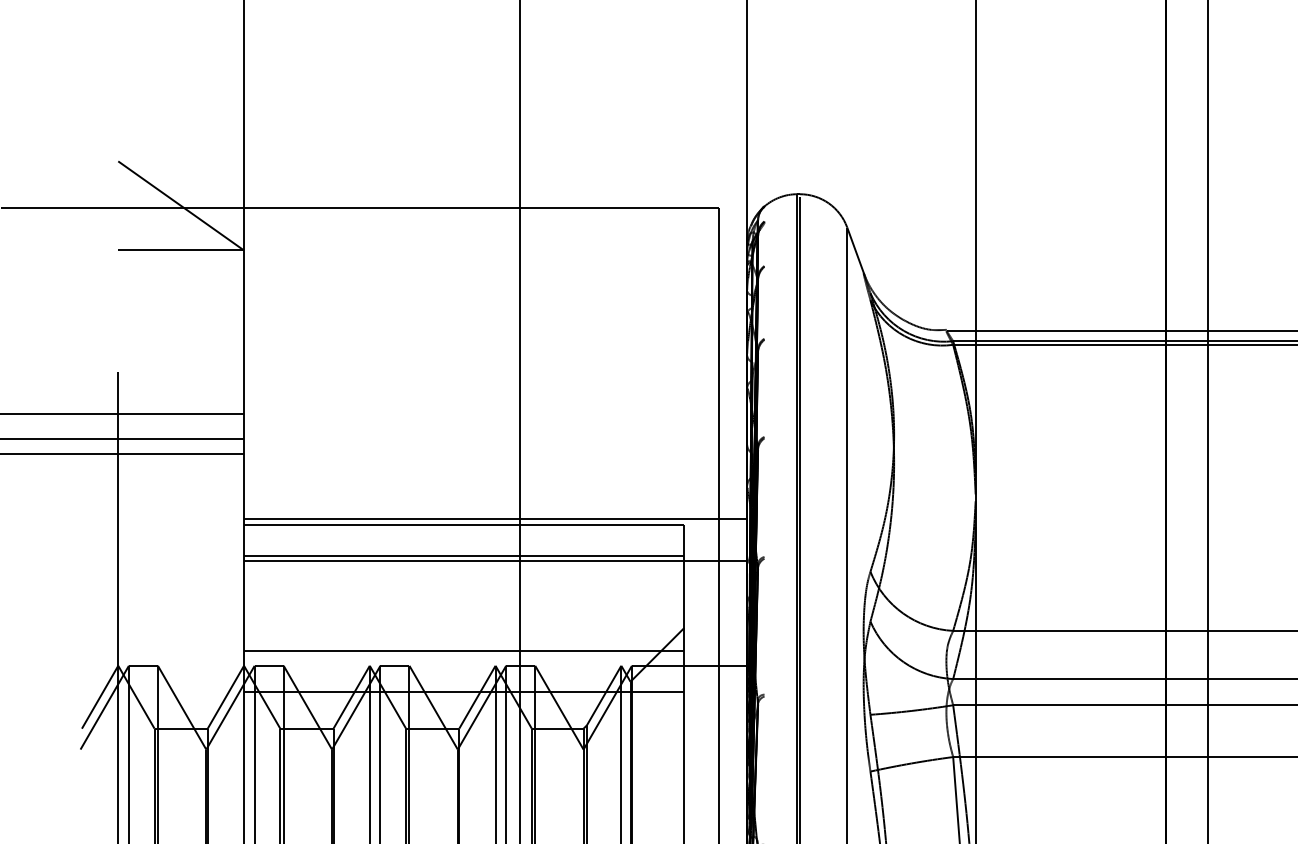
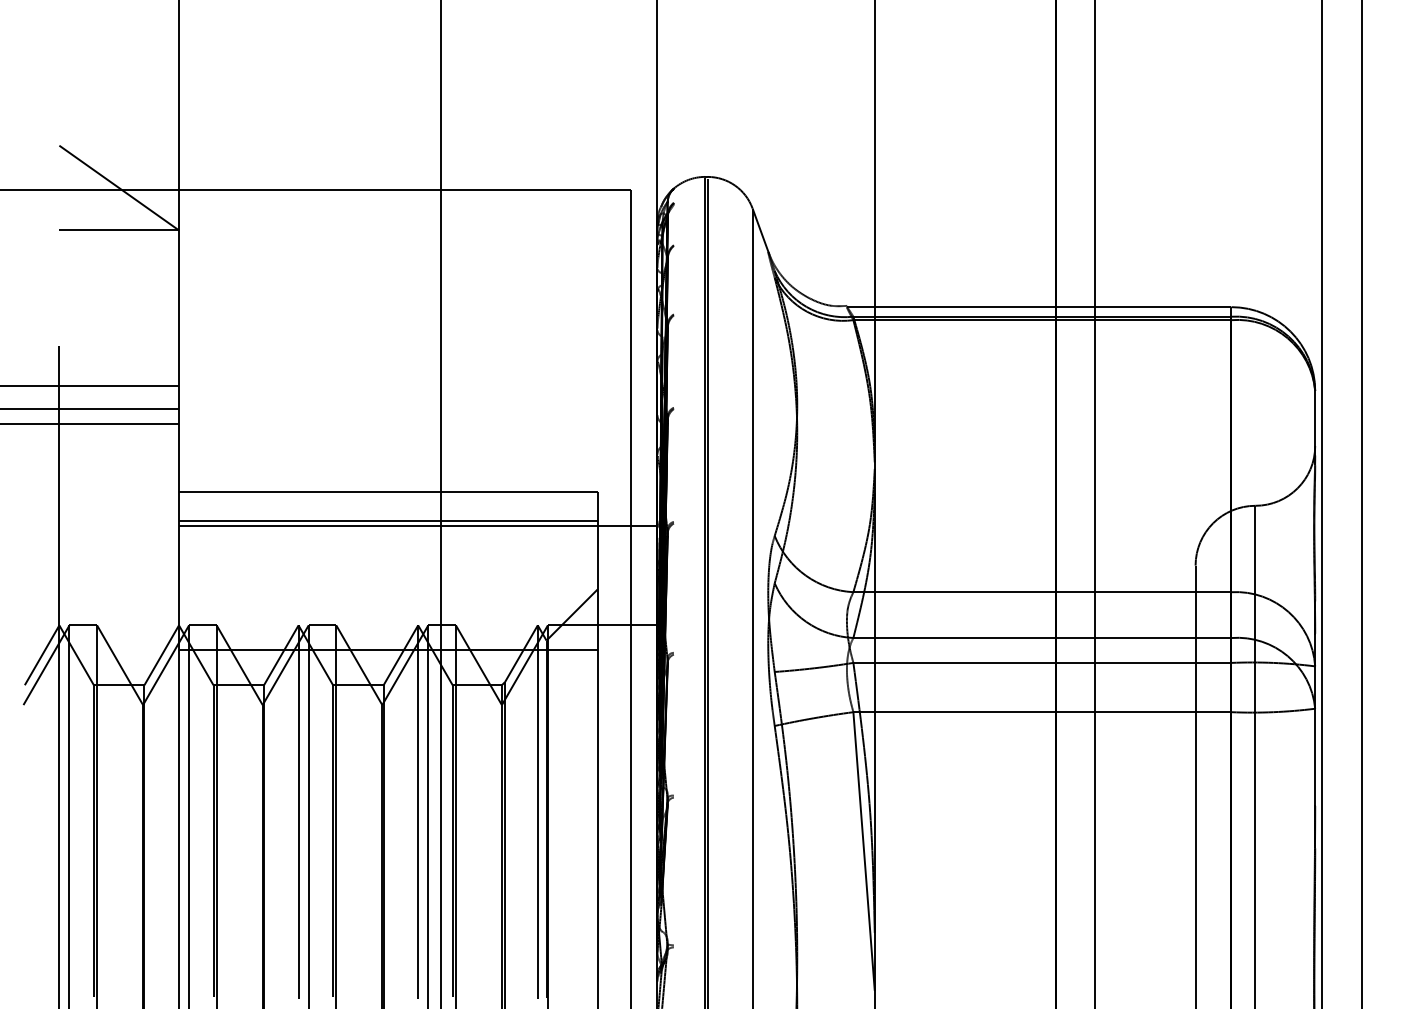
line: (494, 519) -> (417, 486), removed
line: (463, 651) -> (387, 611), removed

